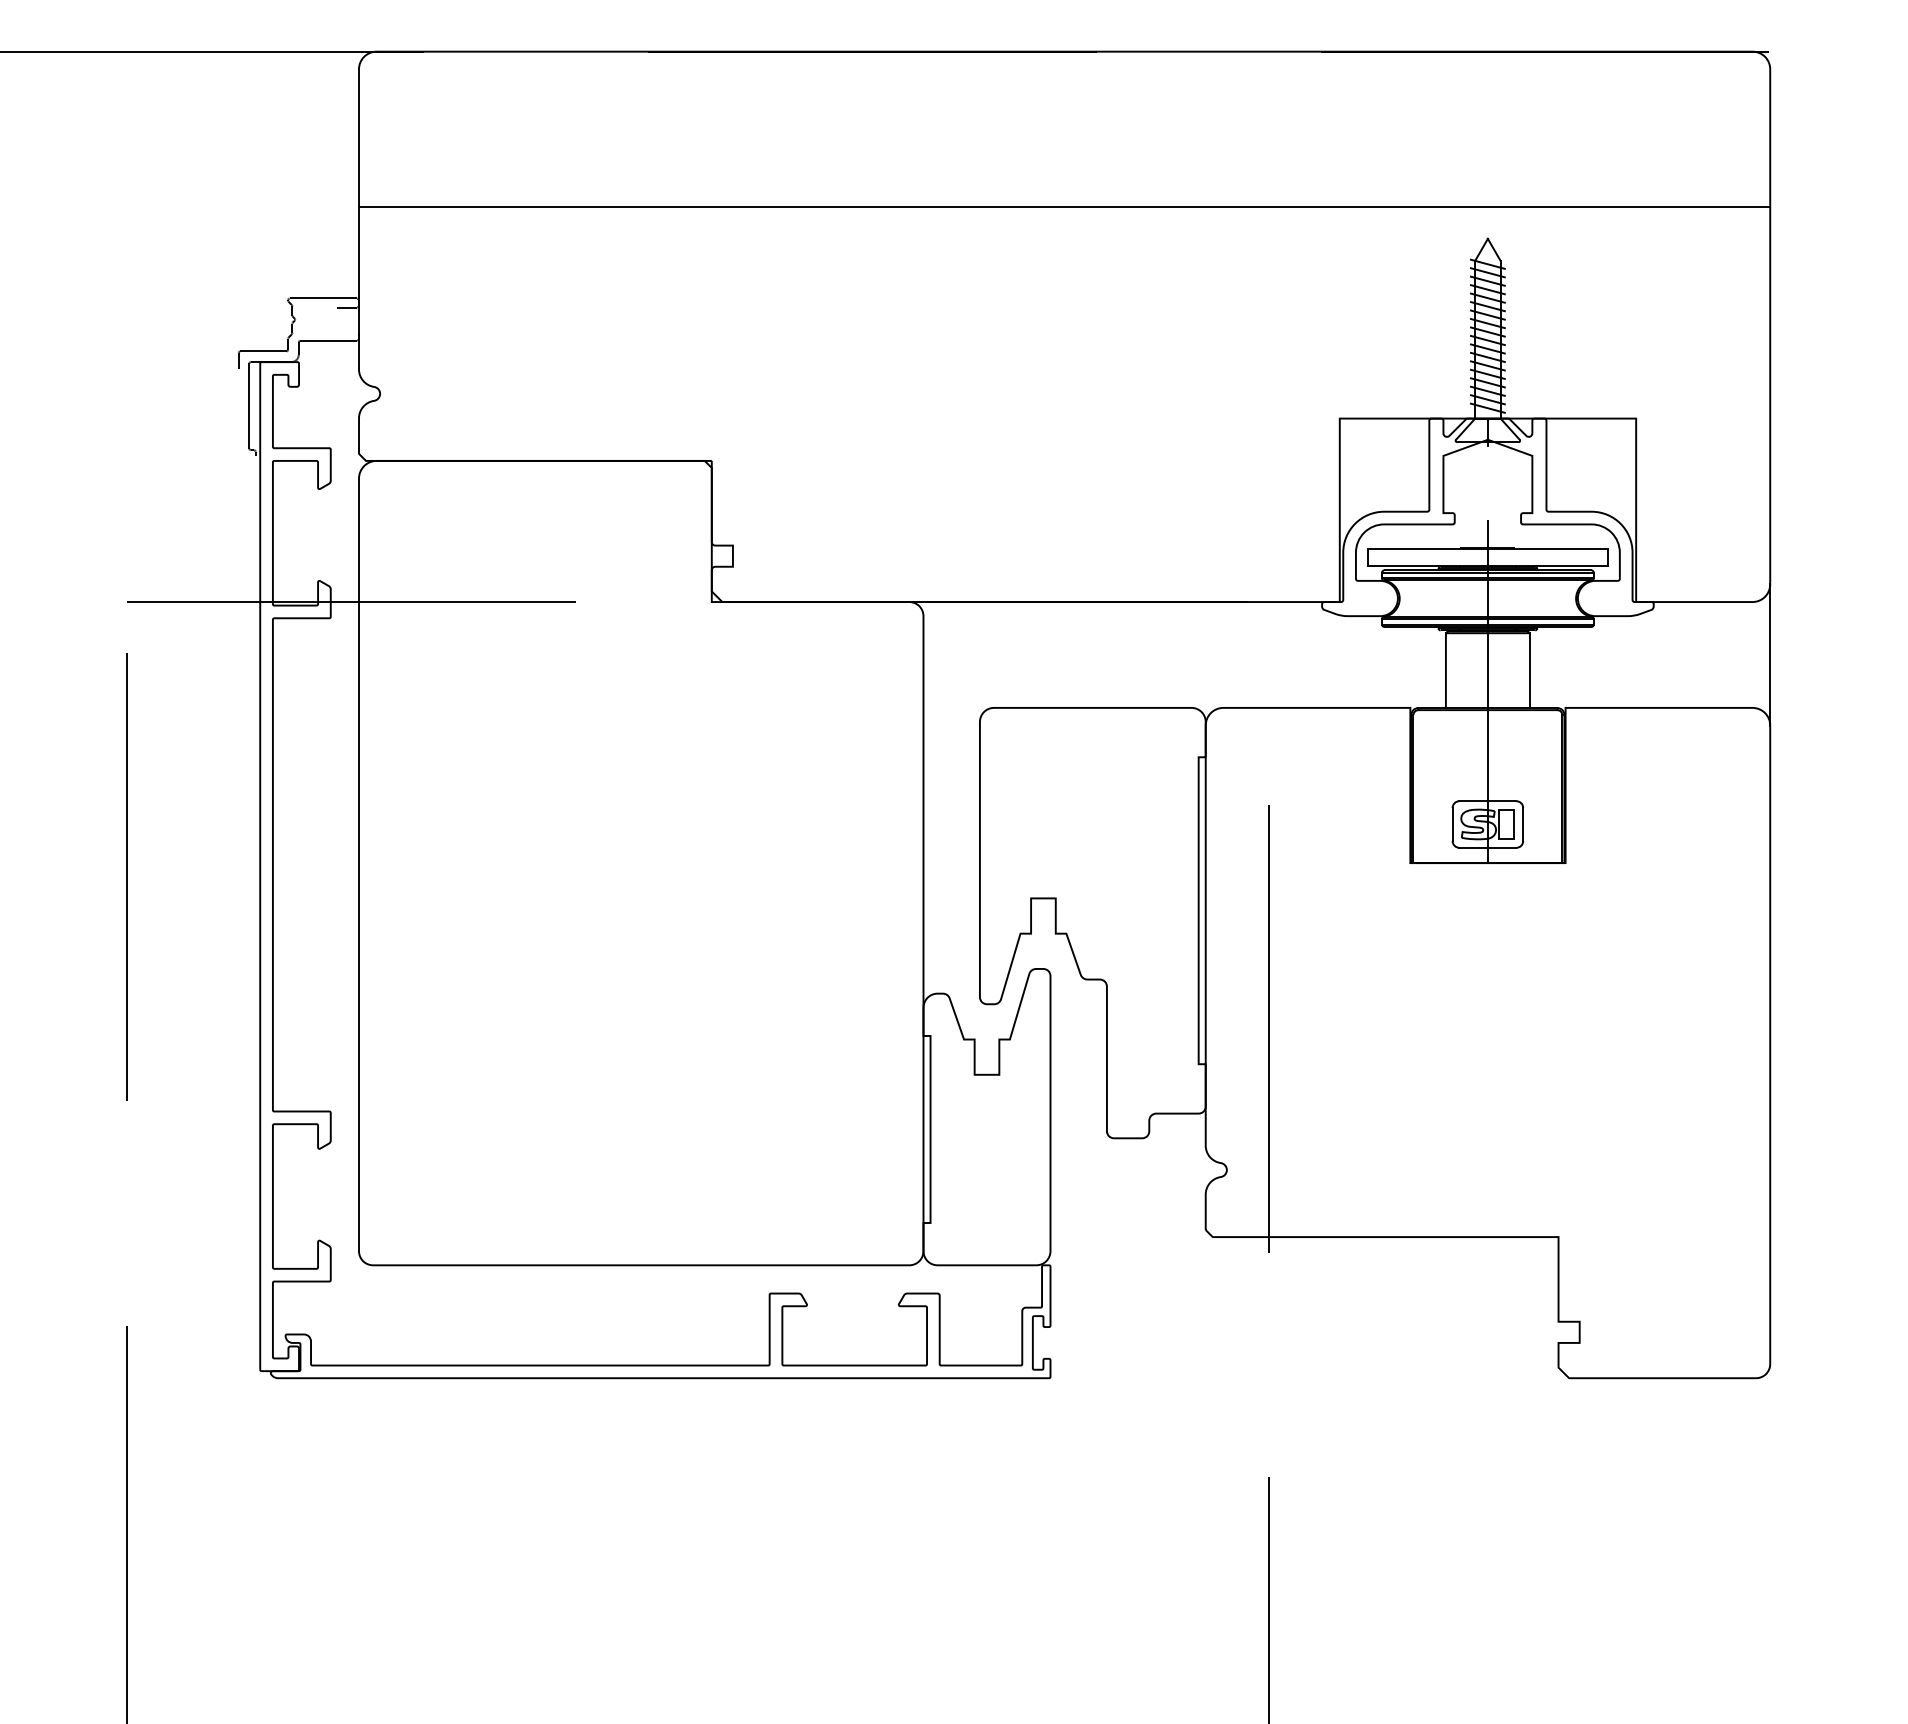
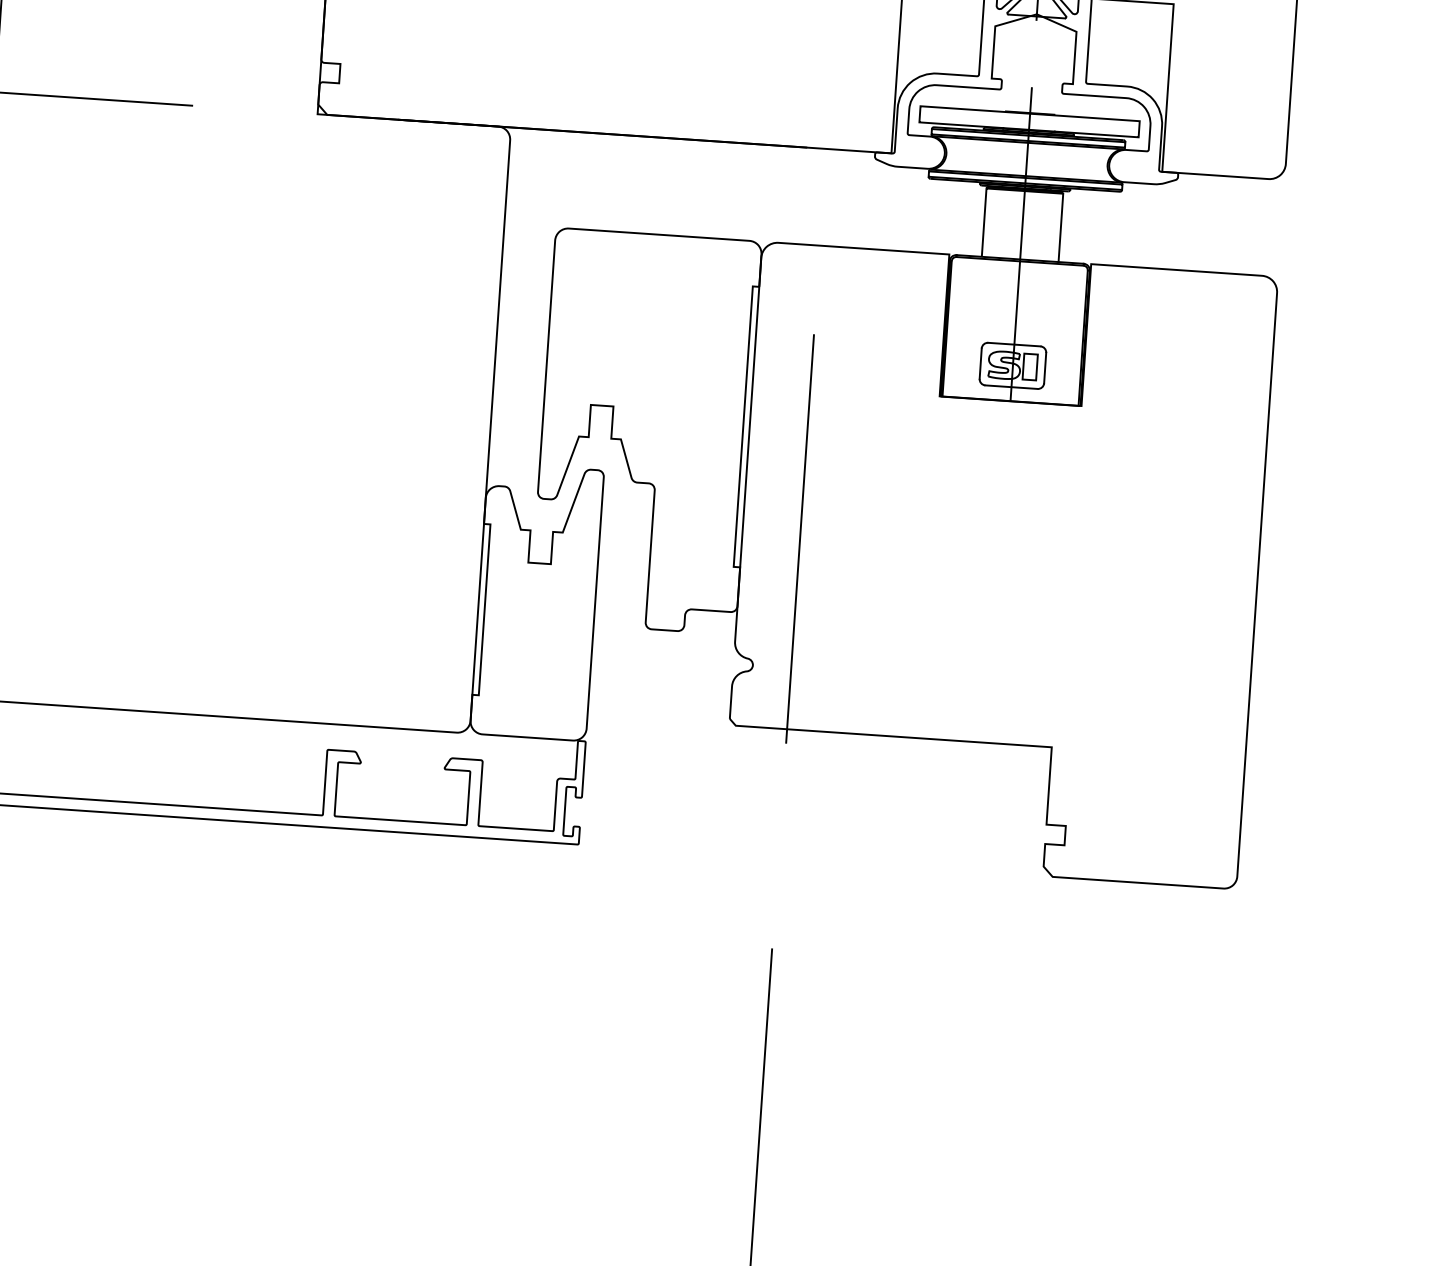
line: (1770, 654) -> (1281, 228), removed

